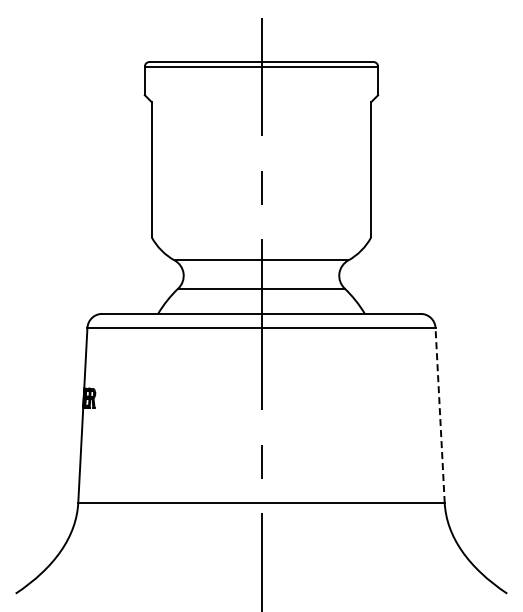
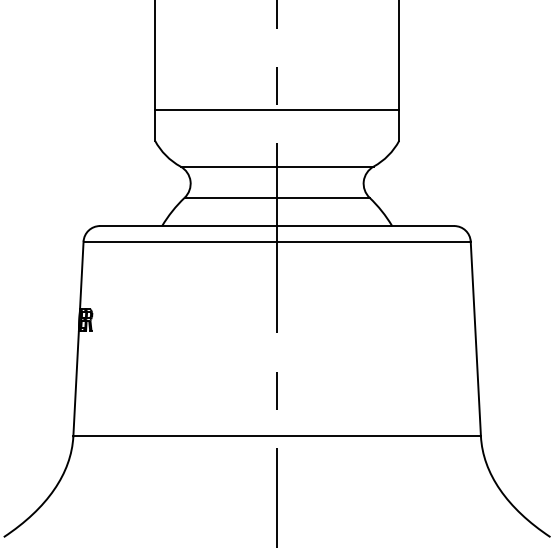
line: (261, 209) -> (277, 109), added
line: (440, 415) -> (476, 339), dashed -> solid

